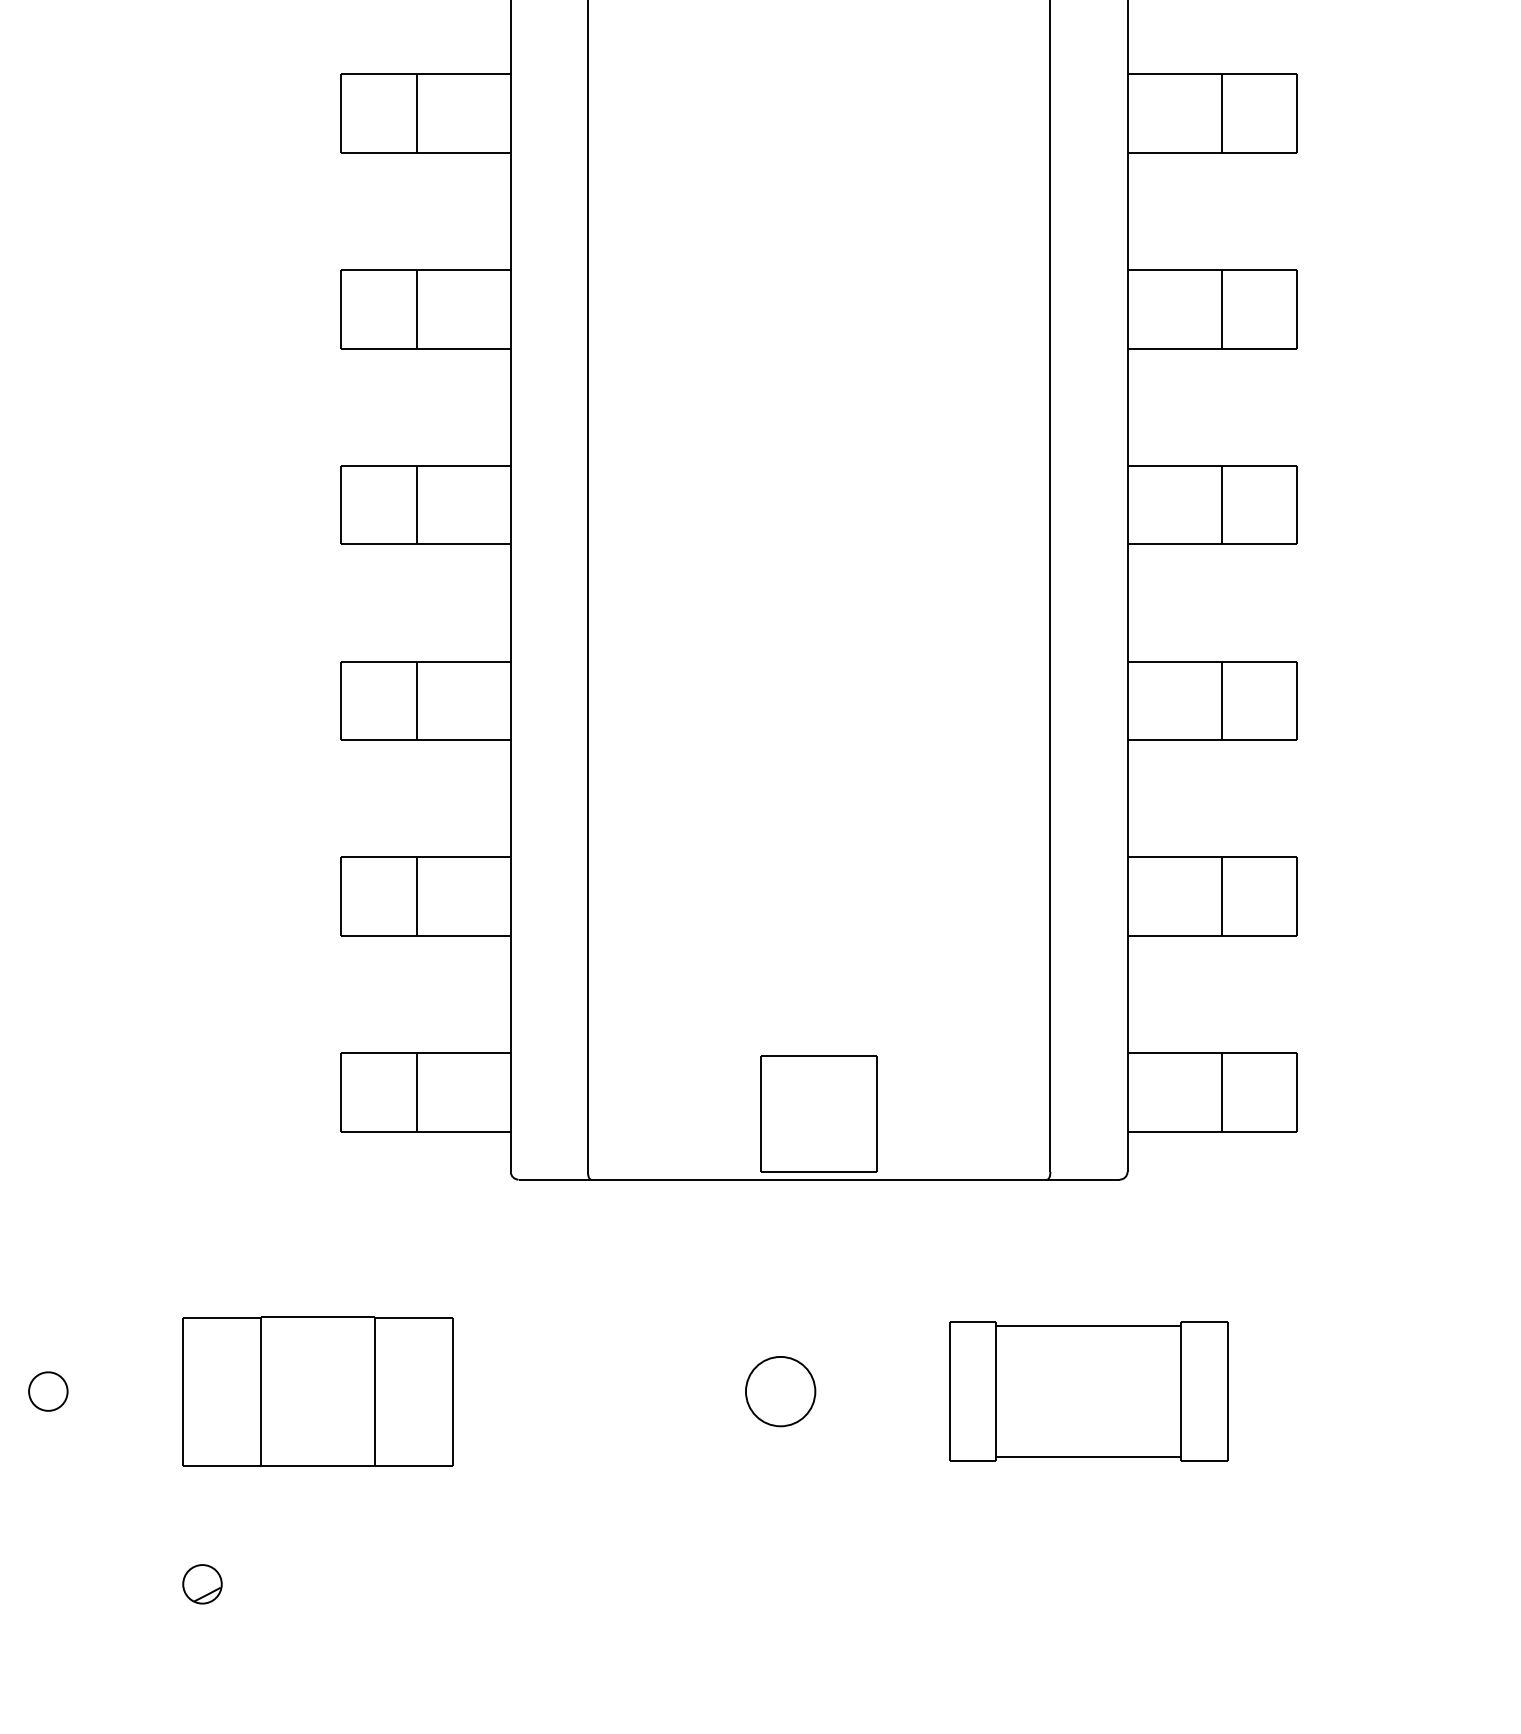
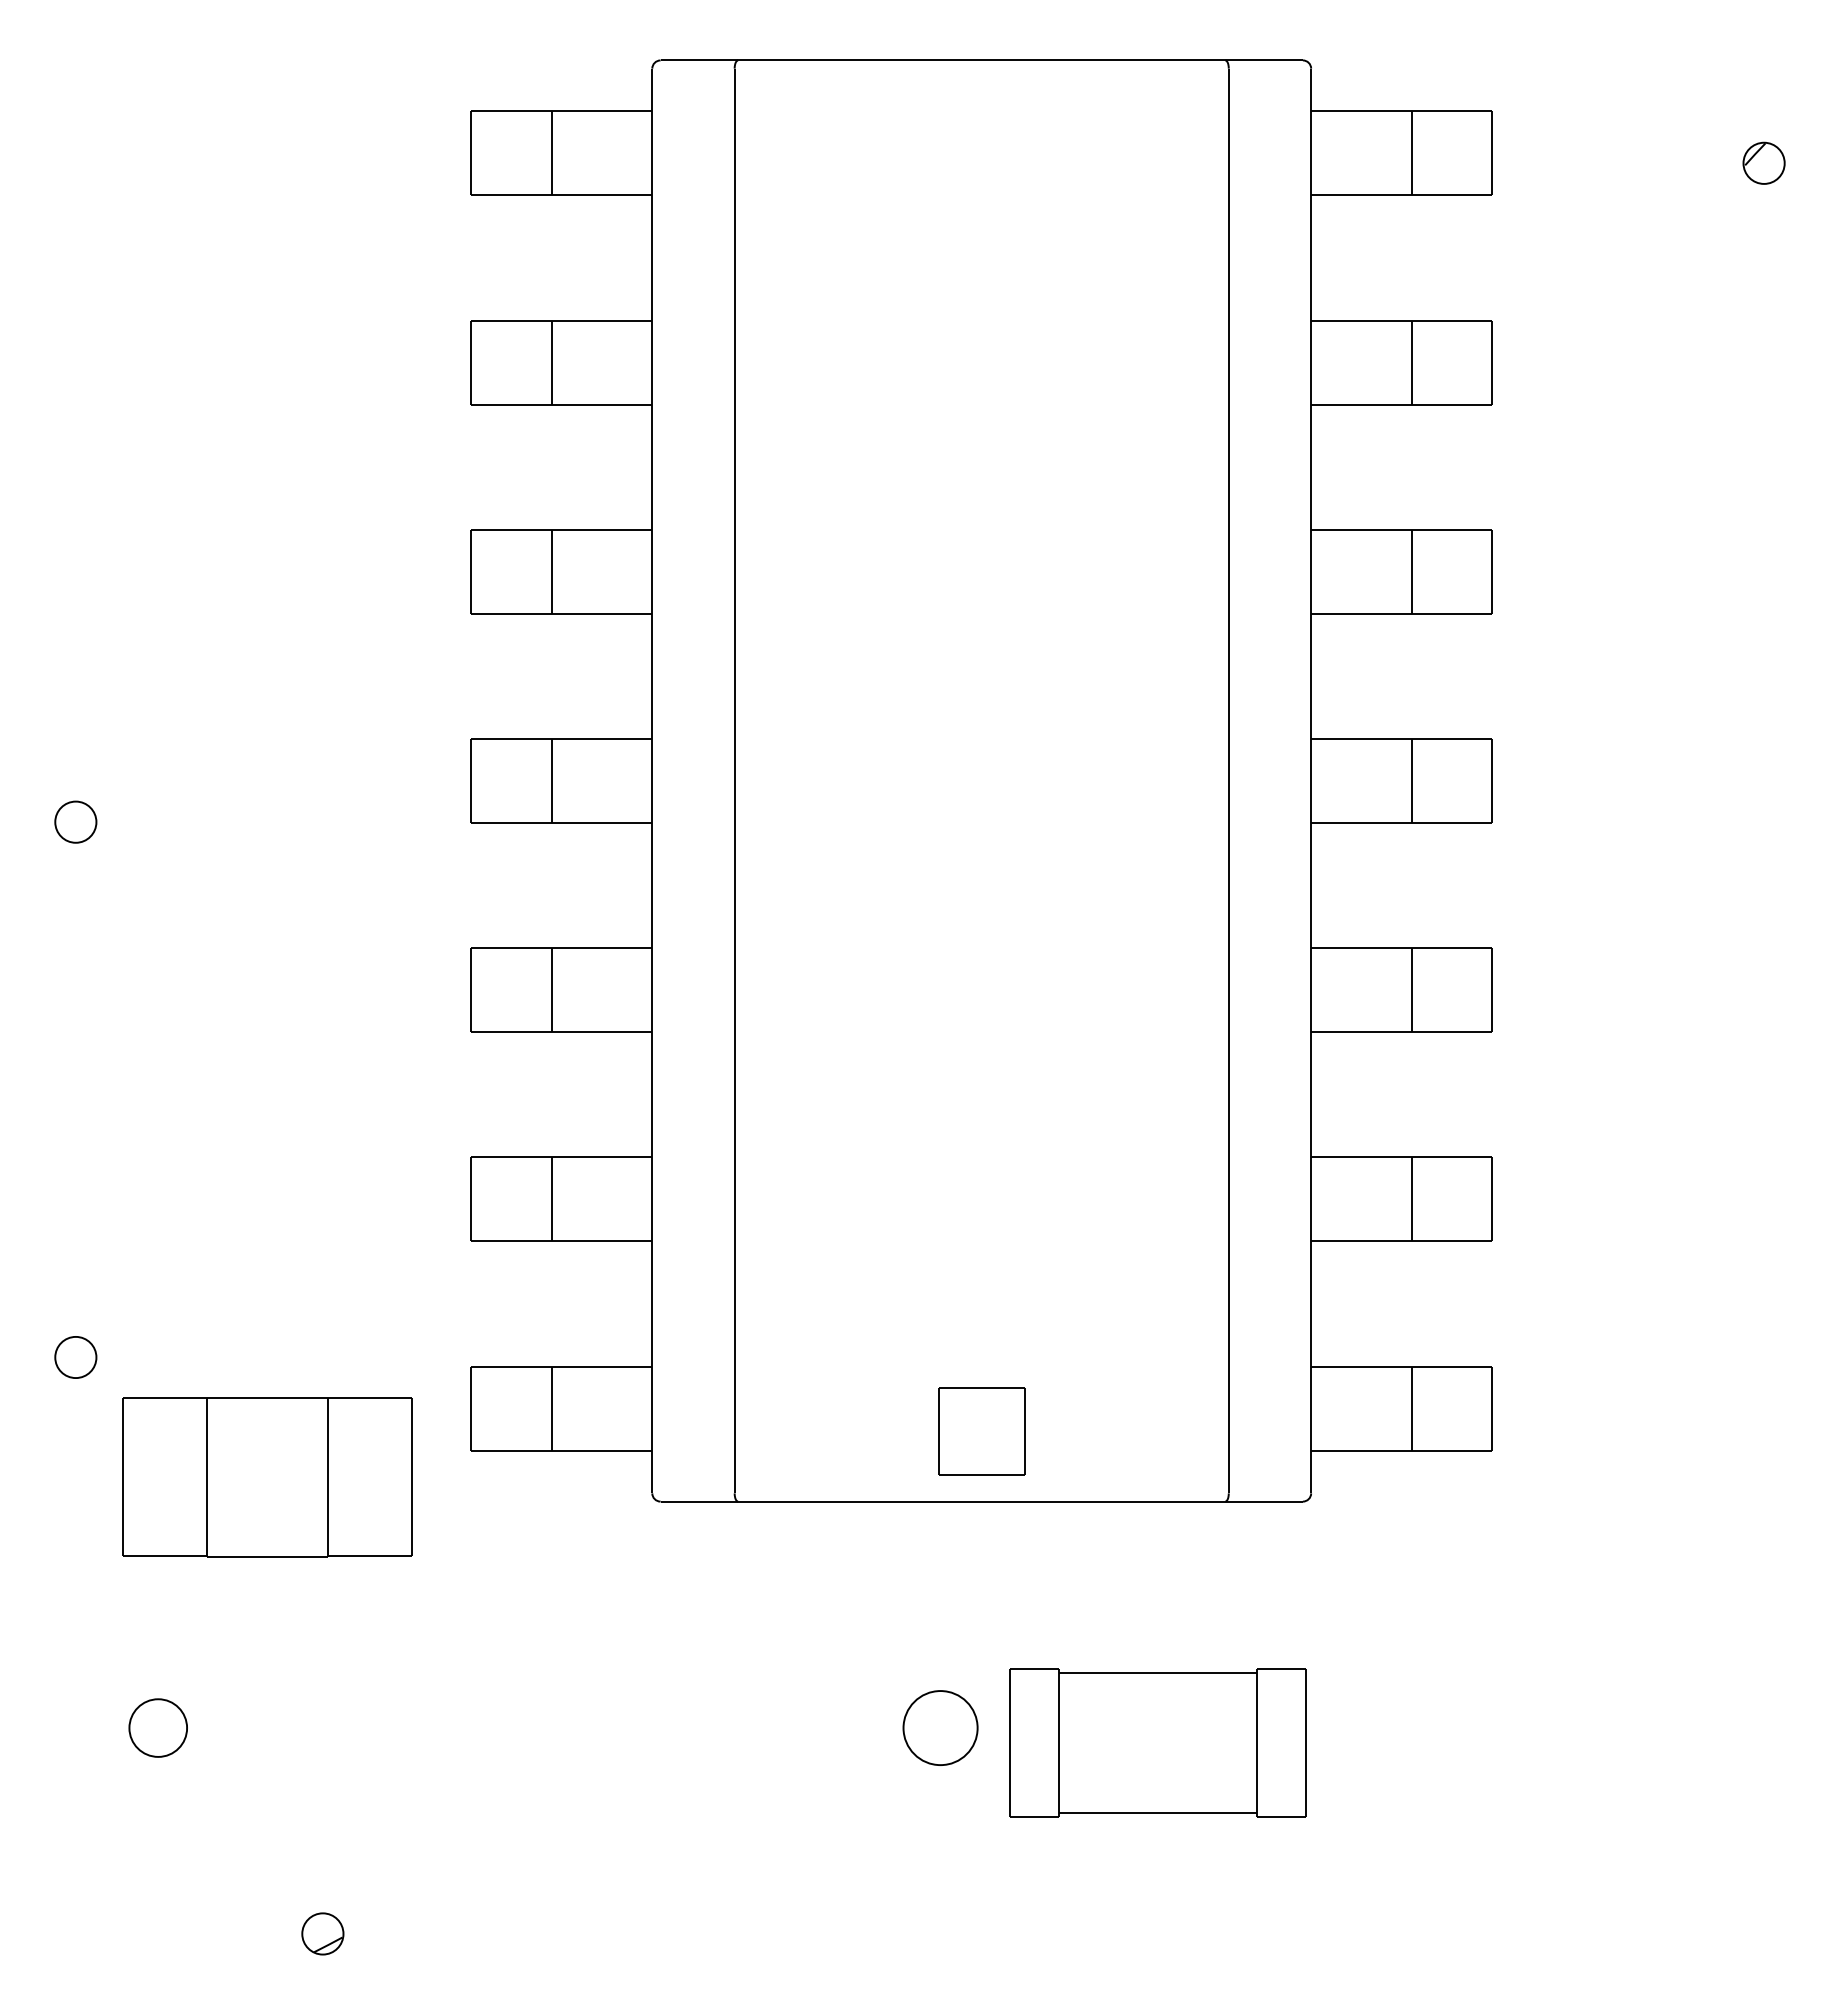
part: (818, 1114) -> (981, 1431), size x0.7
part: (47, 1391) -> (157, 1727), size x1.4
part: (1088, 1391) -> (1157, 1742), moved
part: (318, 1392) -> (267, 1477), moved

